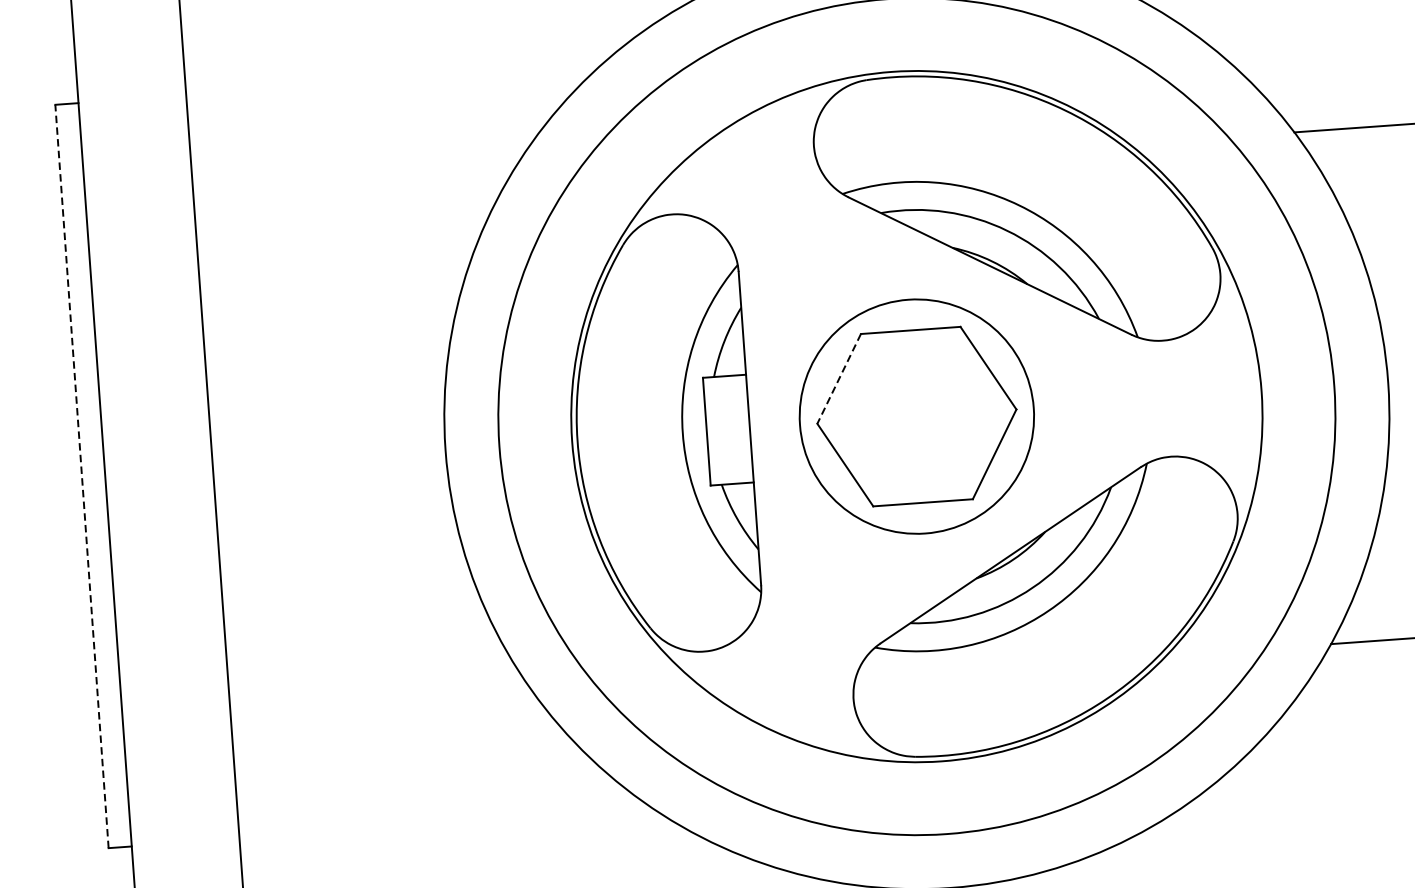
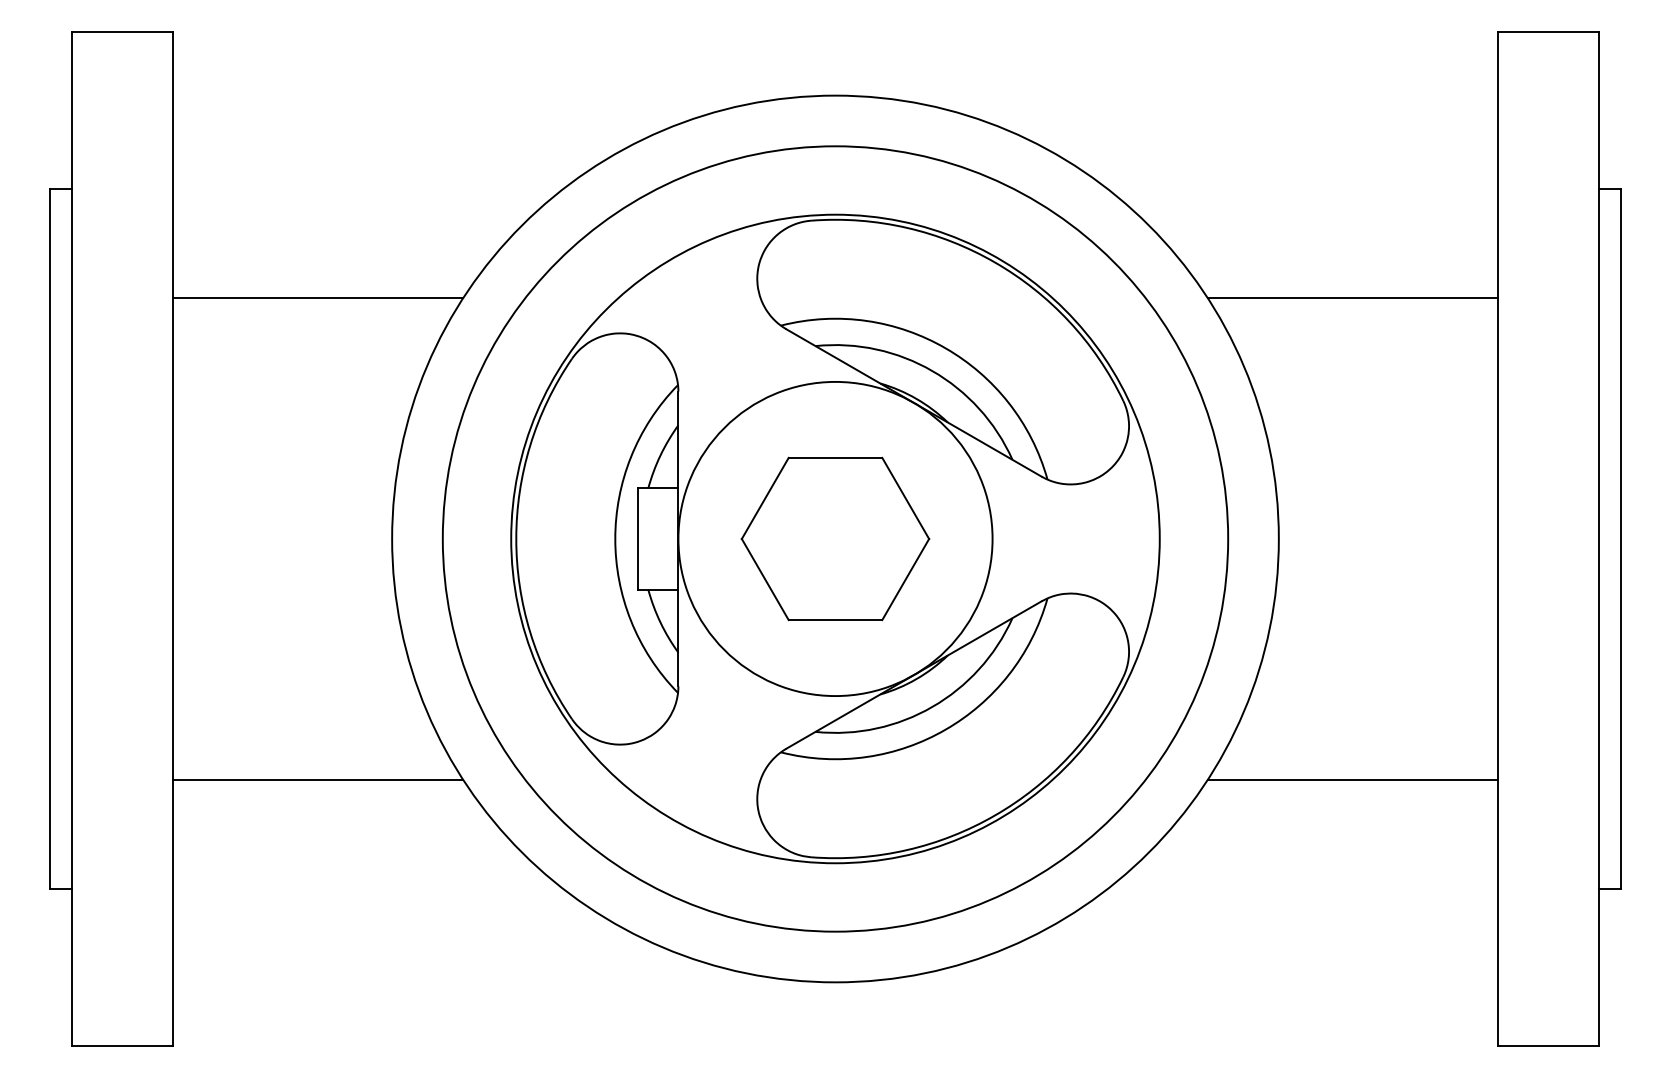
line: (348, 200) -> (318, 298), added
line: (839, 378) -> (765, 498), dashed -> solid
circle: (916, 416) -> (835, 538), size x1.43
line: (82, 476) -> (50, 539), dashed -> solid
line: (385, 711) -> (318, 779), added

